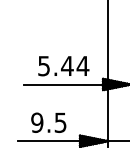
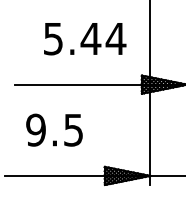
text: (63, 66) -> (84, 39), moved
text: (48, 122) -> (54, 129), moved

